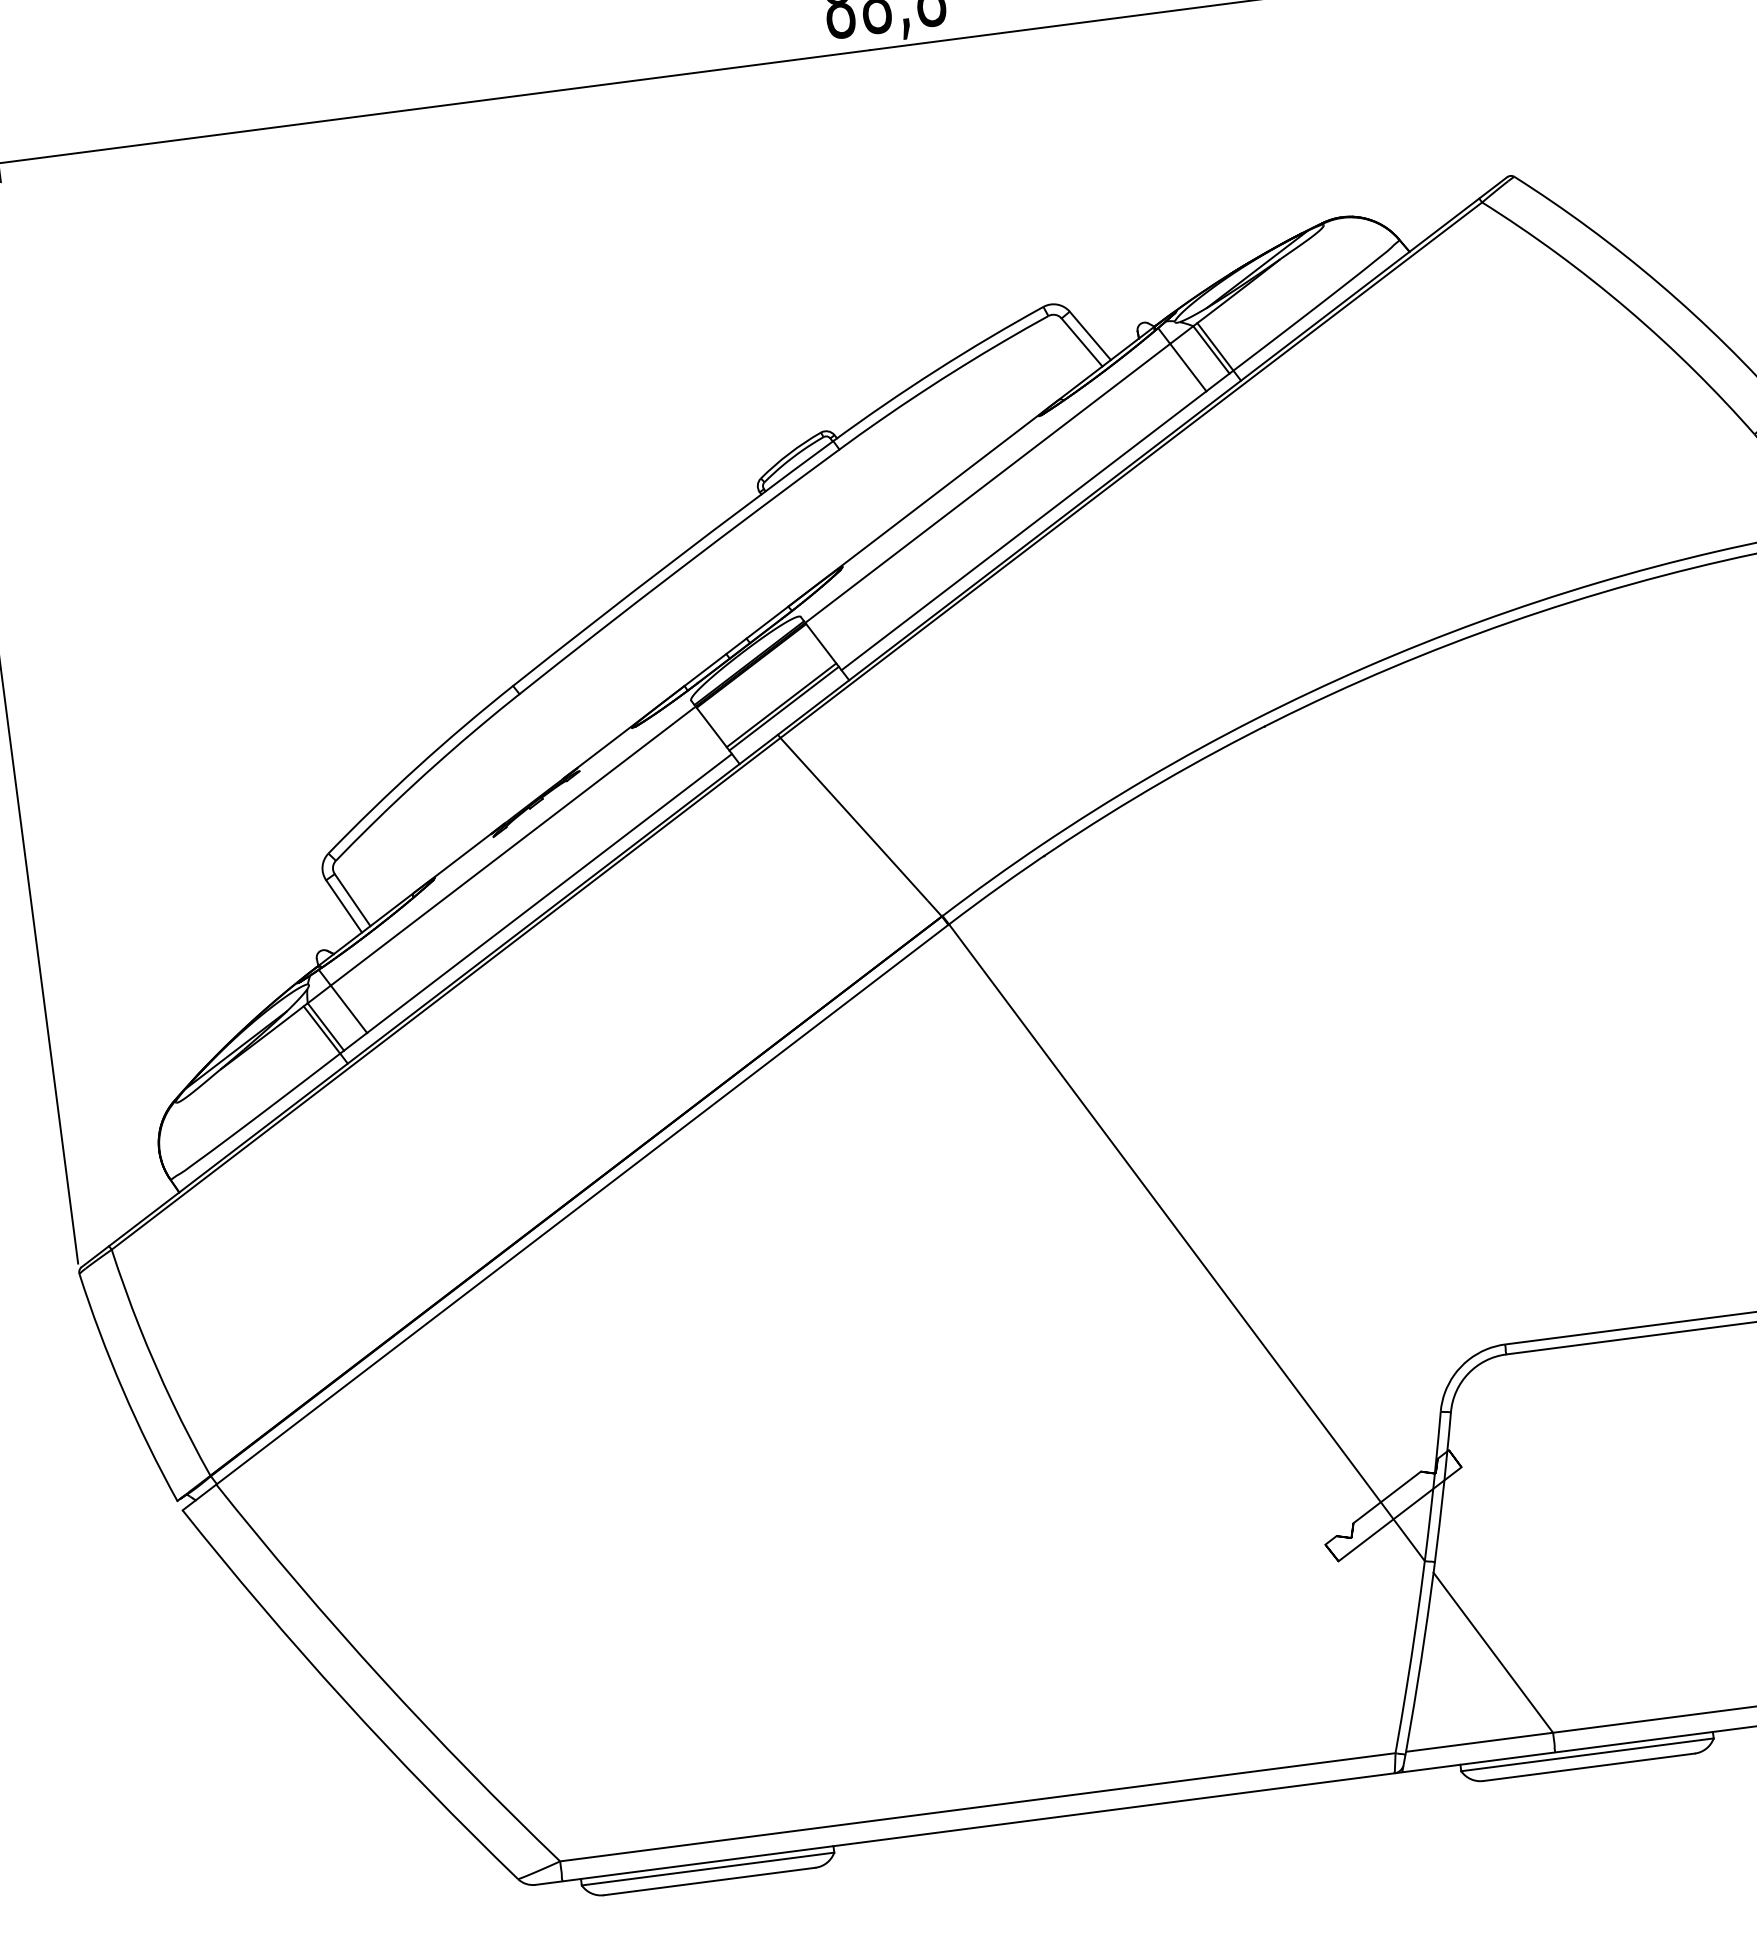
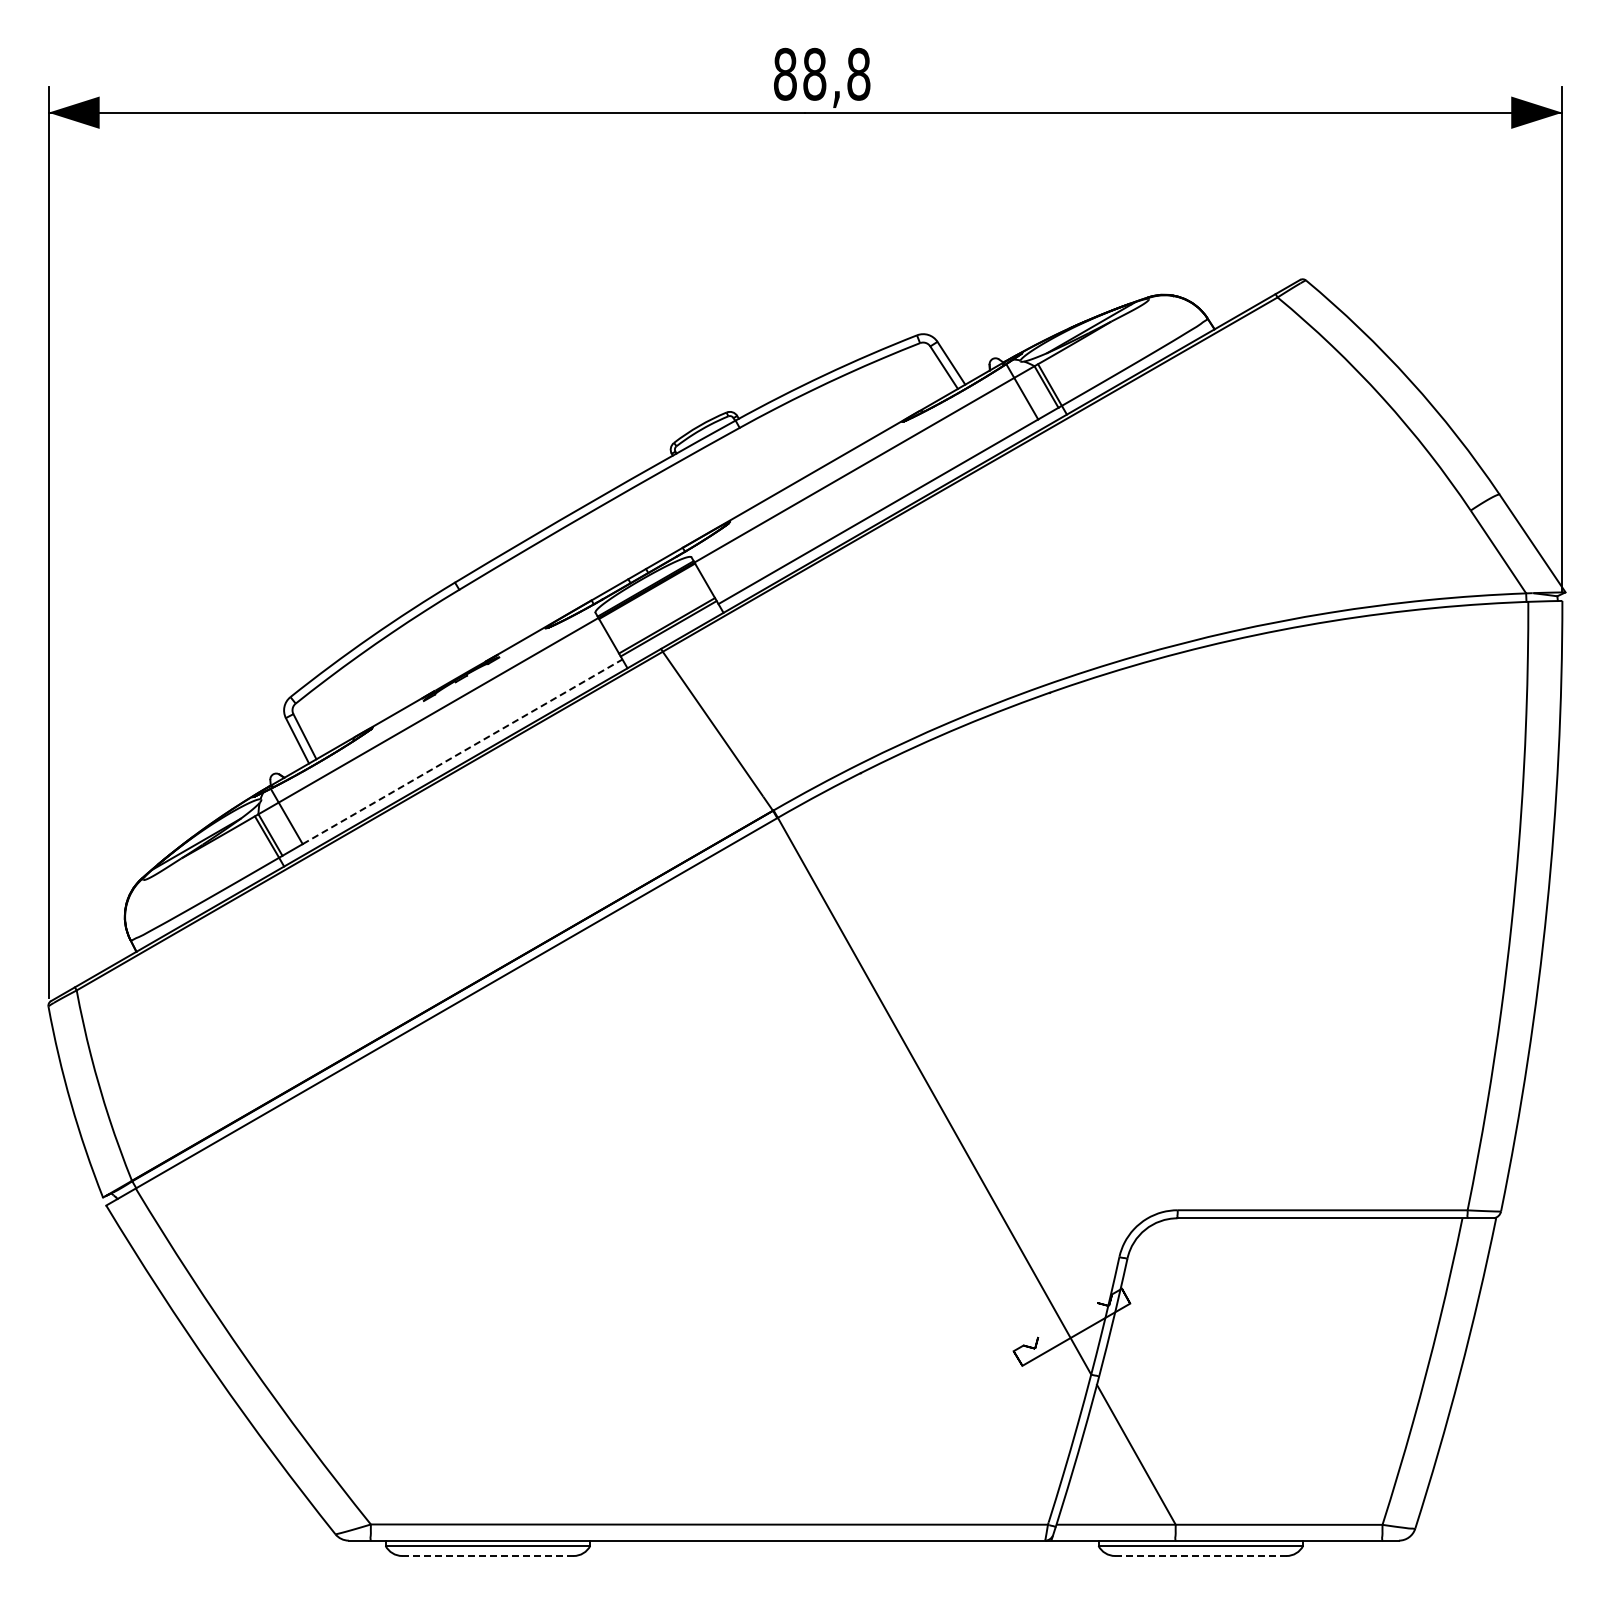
line: (549, 893) -> (462, 751), solid -> dashed
line: (1386, 1496) -> (1067, 1319), removed
line: (1588, 1767) -> (1200, 1556), solid -> dashed
line: (709, 1882) -> (487, 1556), solid -> dashed

